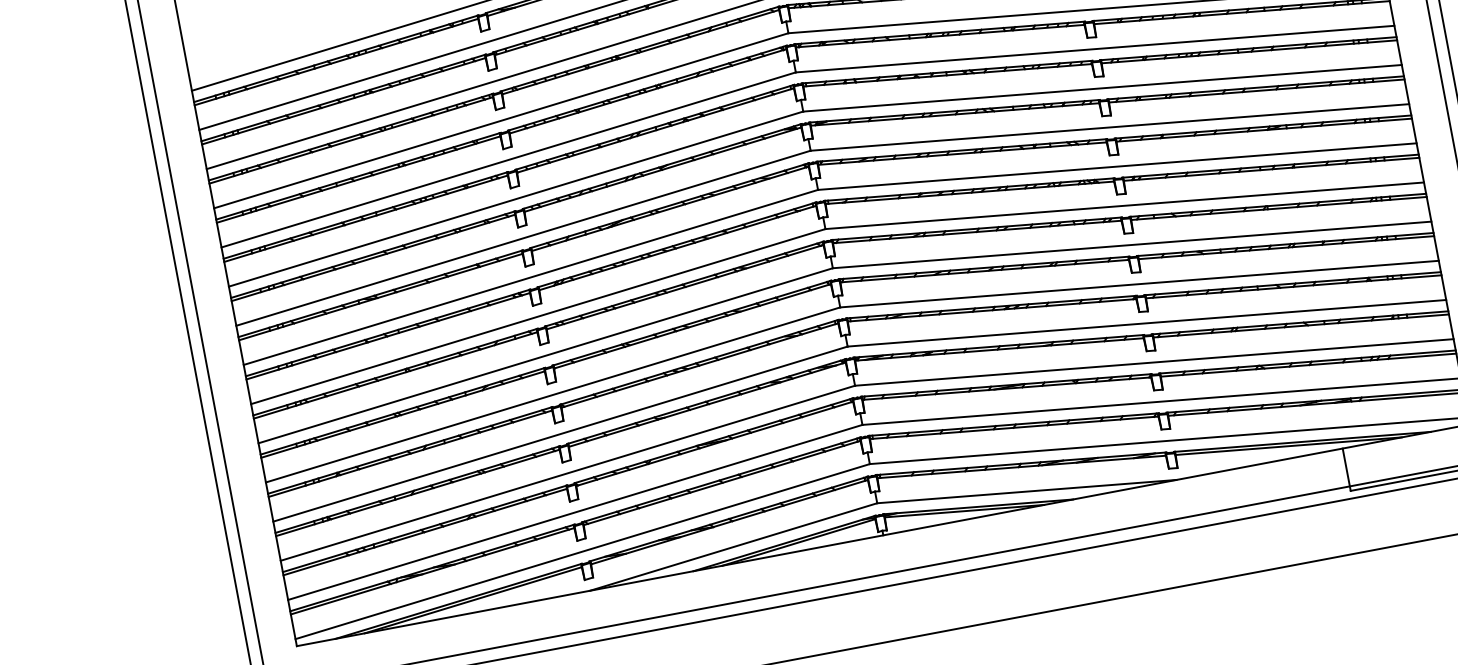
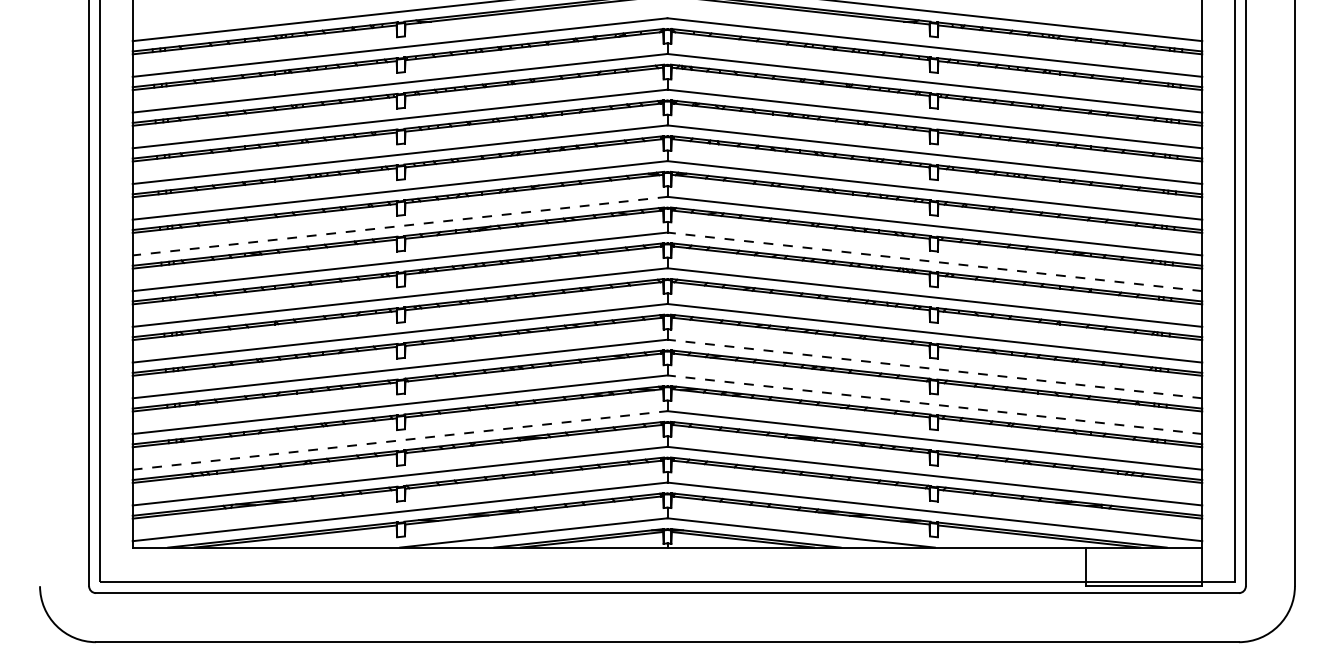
line: (1116, 166) -> (934, 261), solid -> dashed
line: (523, 238) -> (400, 226), solid -> dashed
line: (1139, 284) -> (934, 369), solid -> dashed
line: (1146, 323) -> (934, 404), solid -> dashed
line: (568, 473) -> (400, 440), solid -> dashed

